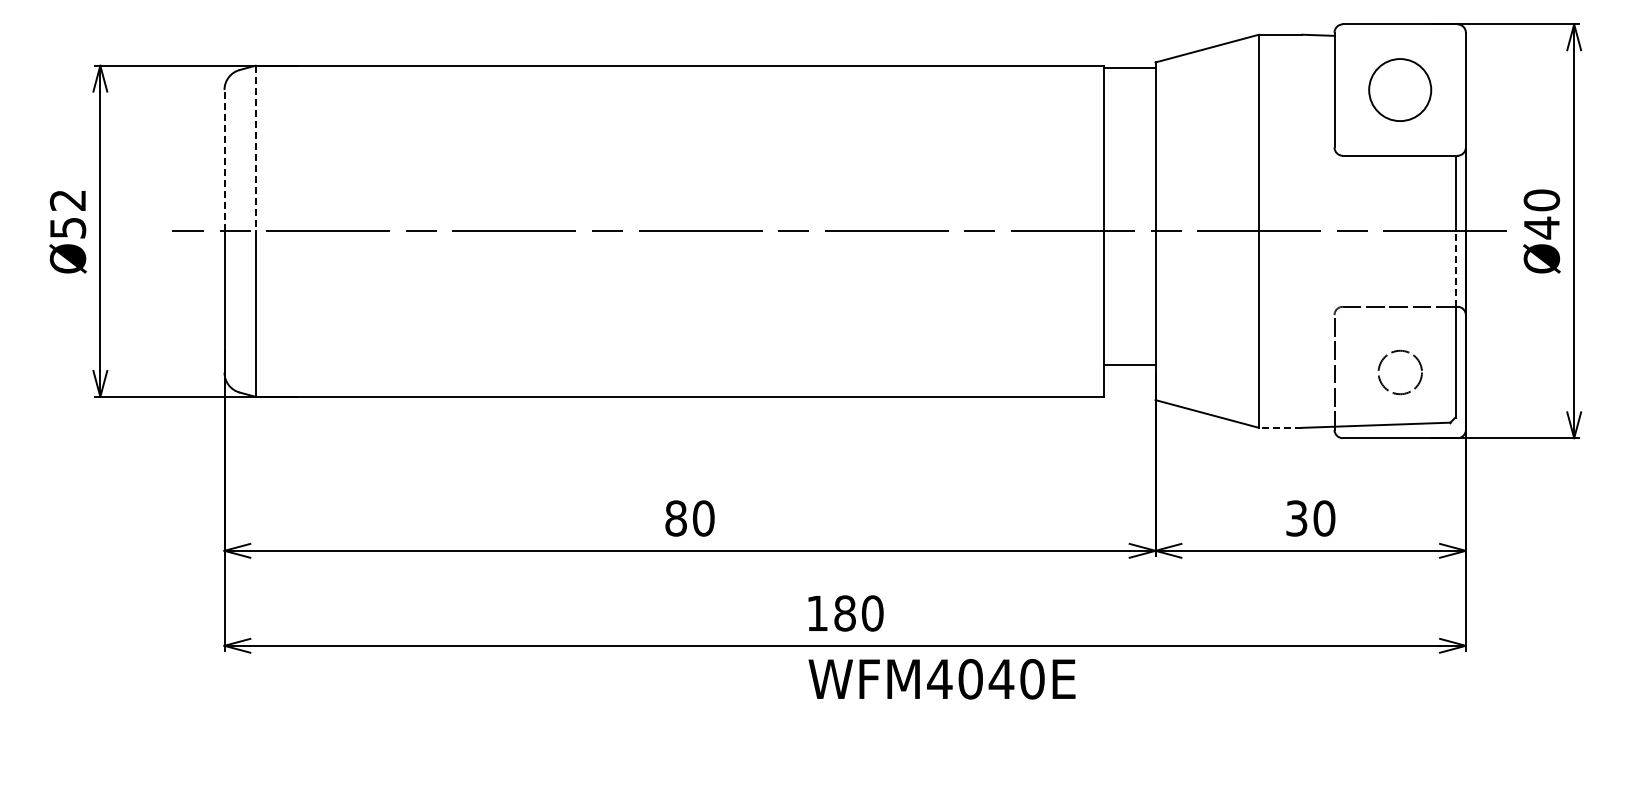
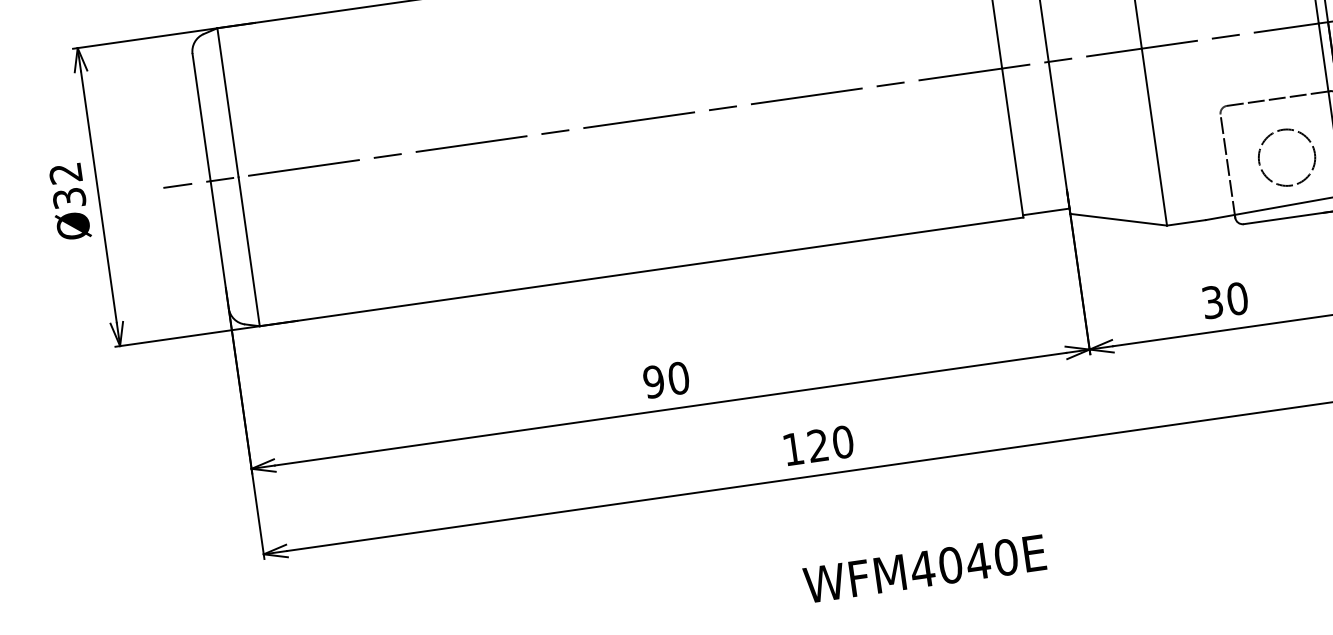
line: (255, 148) -> (227, 102), dashed -> solid
line: (224, 160) -> (201, 117), dashed -> solid
text: (67, 227) -> (68, 197), Ø52 -> Ø32
line: (1455, 269) -> (1323, 57), dashed -> solid
line: (1129, 365) -> (1046, 212), moved
circle: (1400, 372) -> (1287, 157), size x1.43
line: (1280, 427) -> (1186, 222), dashed -> solid
text: (675, 518) -> (653, 381), 80 -> 90
text: (844, 613) -> (817, 445), 180 -> 120
text: (941, 679) -> (924, 569), moved

